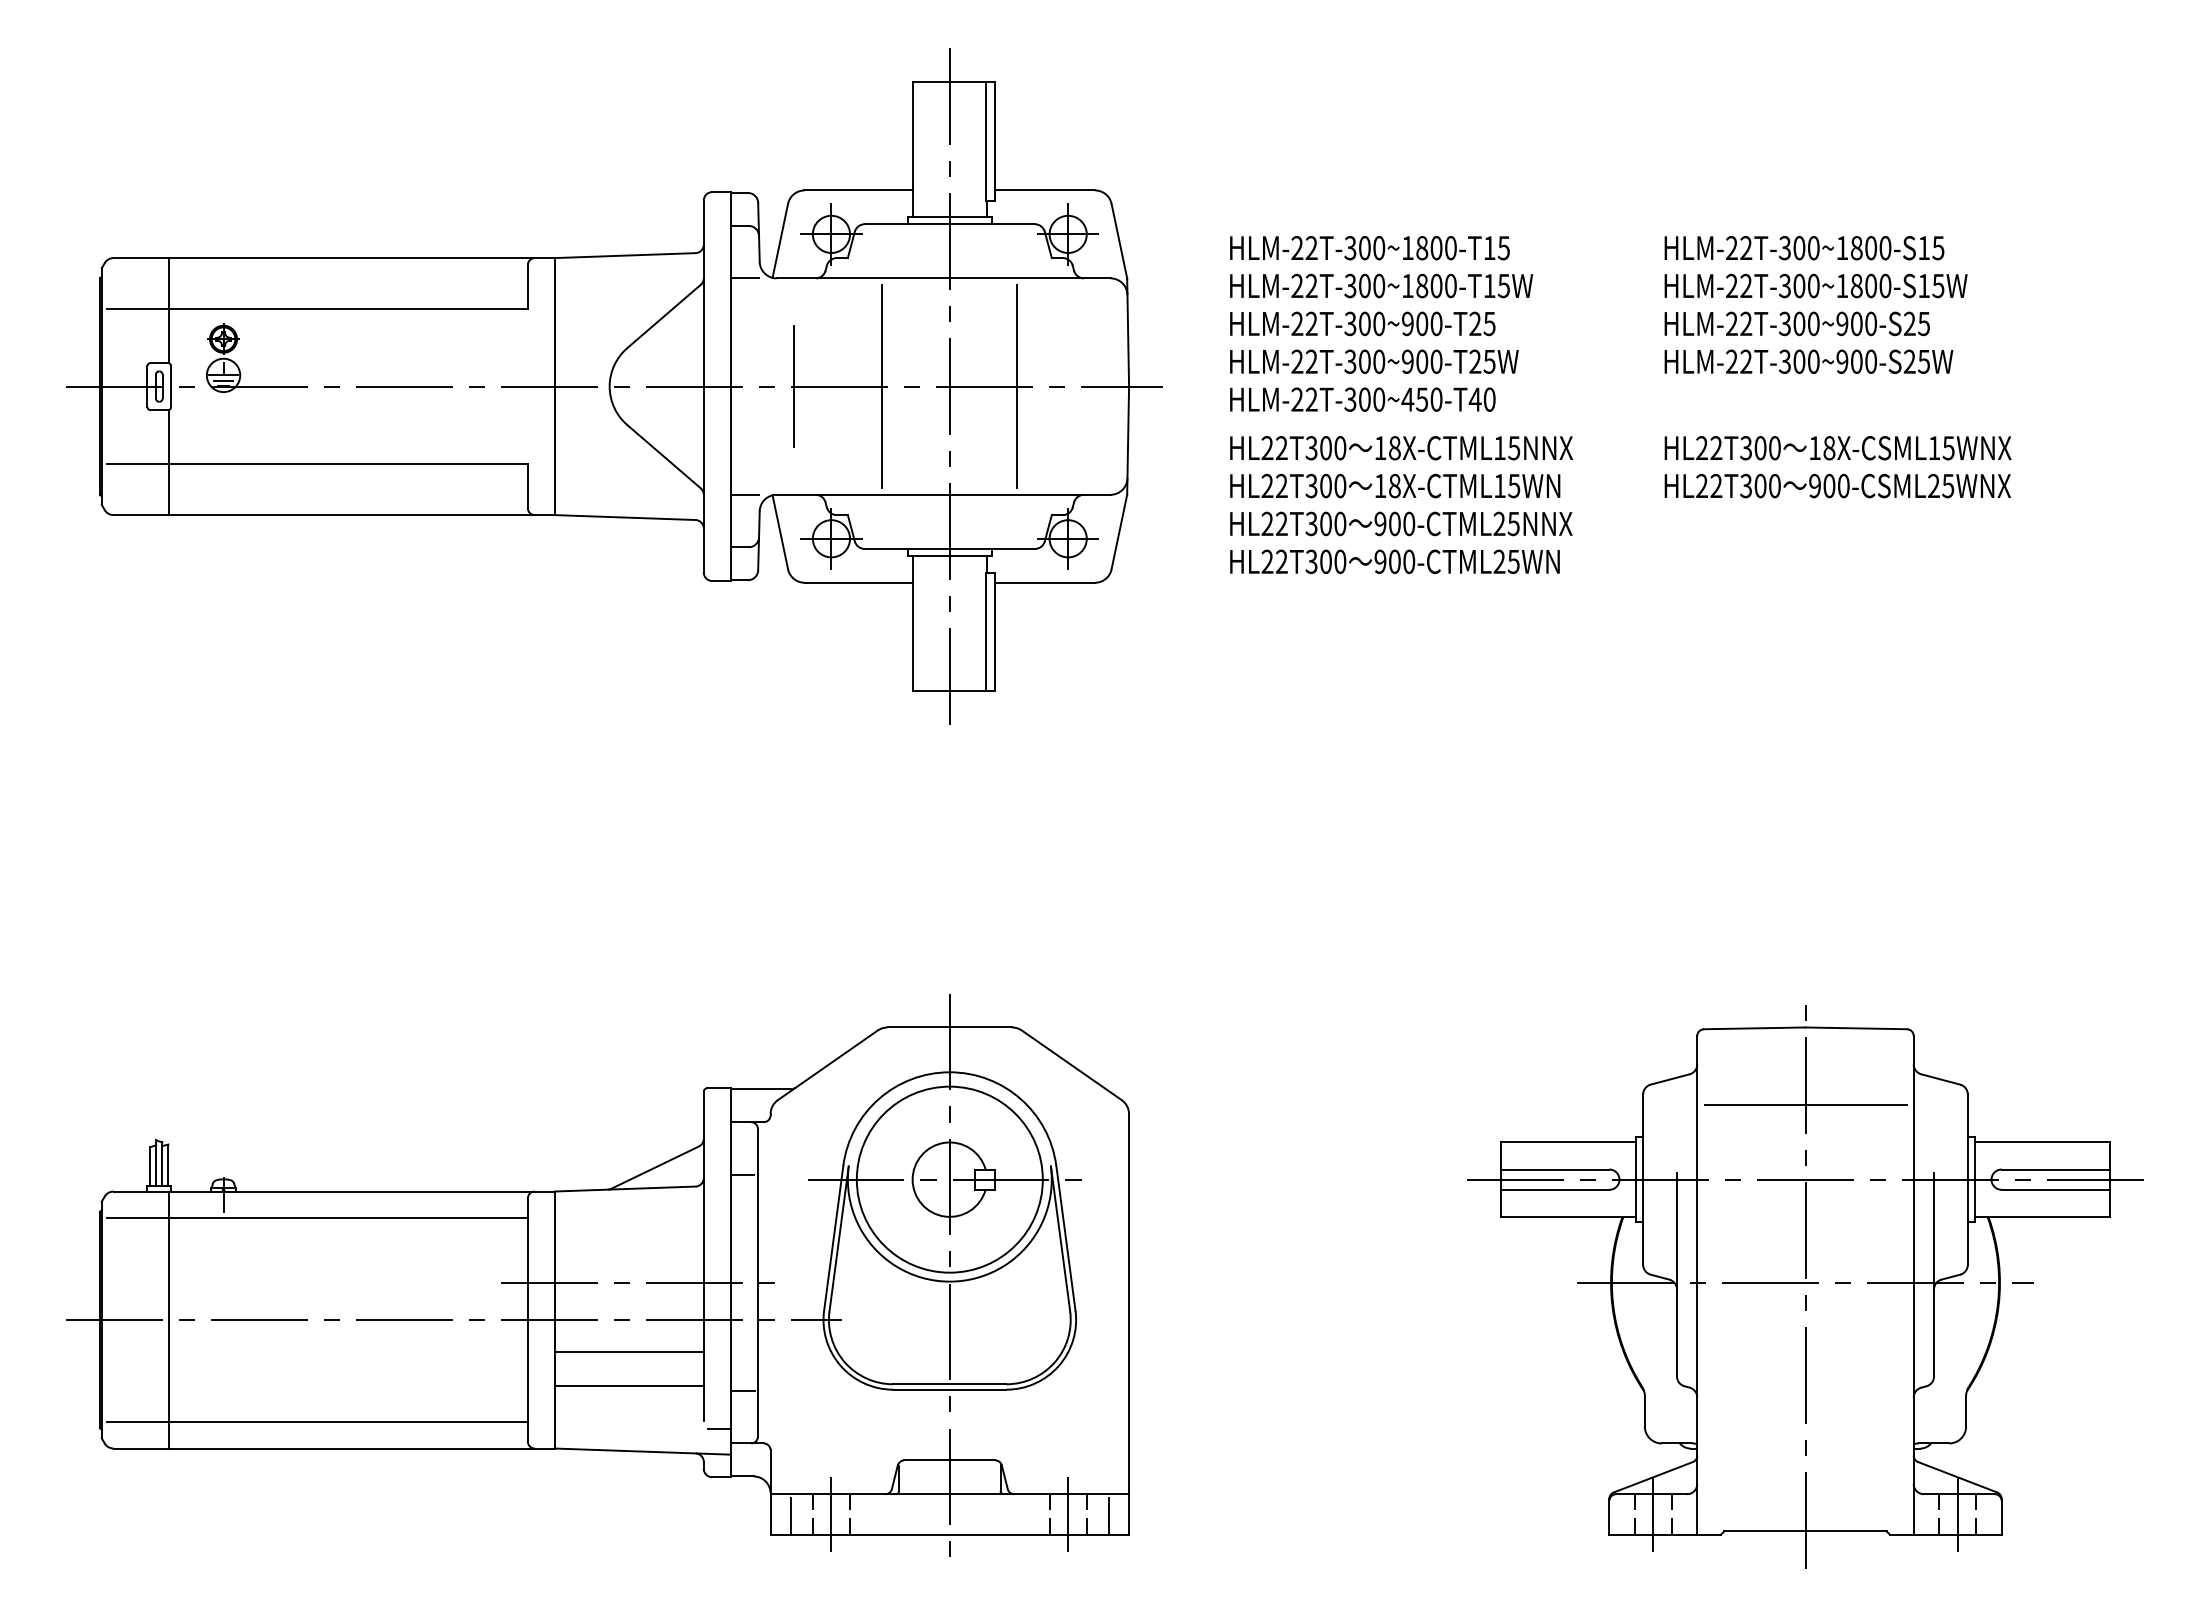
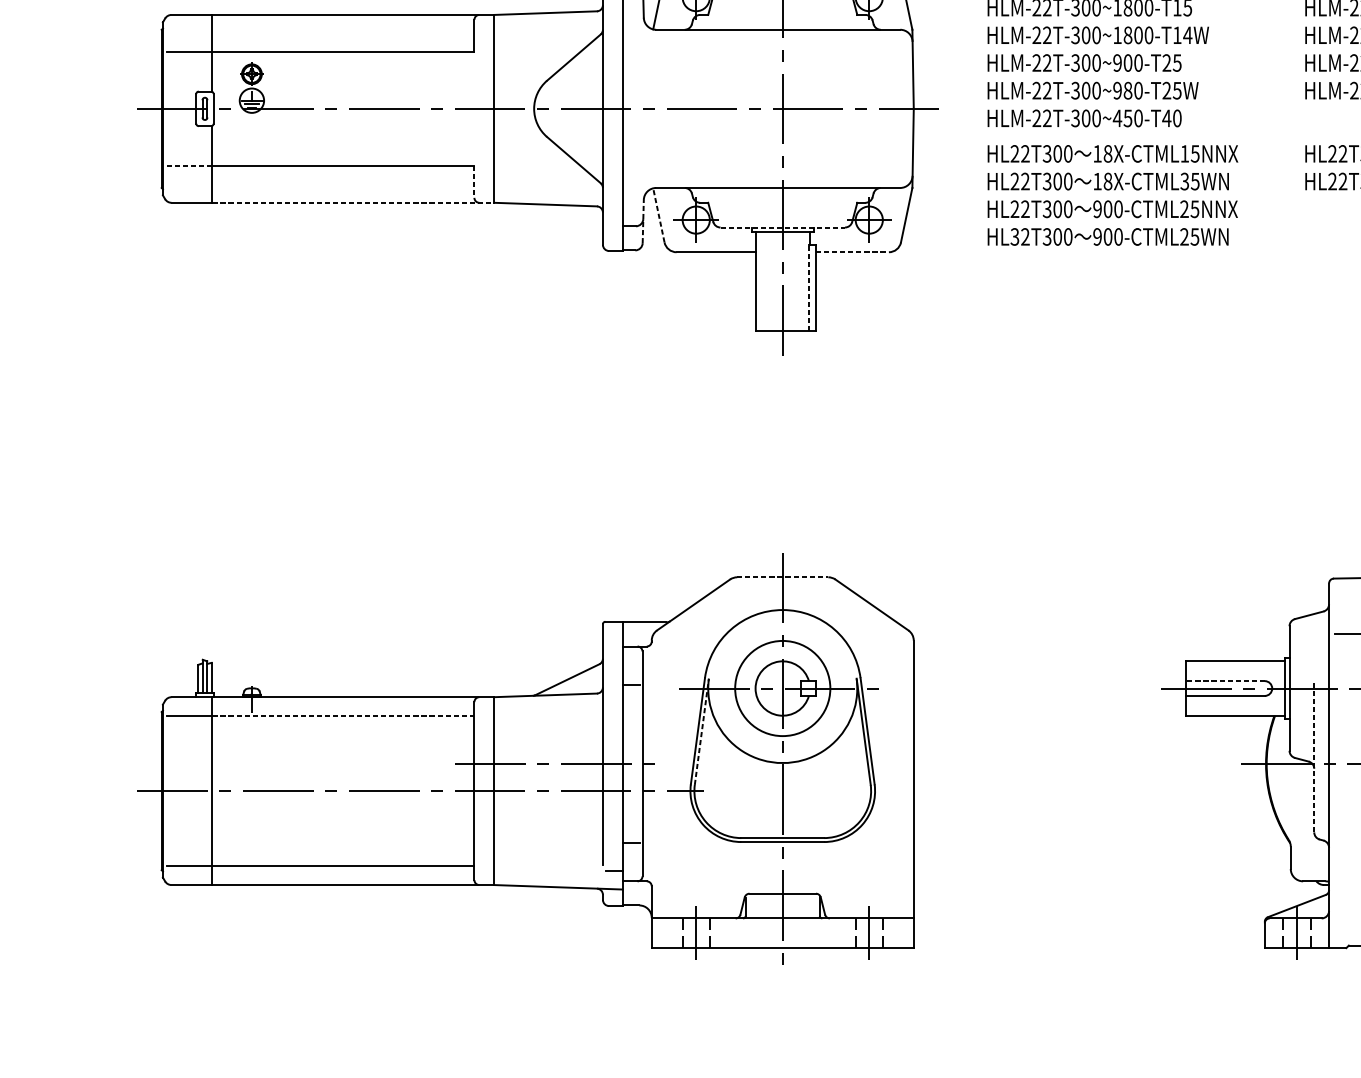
line: (744, 278) -> (632, 29), removed
text: (1503, 286) -> (1187, 35), HLM-22T-300~1800-T15W -> HLM-22T-300~1800-T14W
text: (1422, 361) -> (1128, 90), HLM-22T-300~900-T25W -> HLM-22T-300~980-T25W
line: (793, 386) -> (668, 108), removed
line: (882, 386) -> (733, 108), removed
line: (1017, 386) -> (832, 108), removed
line: (137, 464) -> (189, 165), solid -> dashed
text: (1499, 485) -> (1184, 181), 18X-CTML15WN -> 18X-CTML35WN
line: (527, 486) -> (474, 181), solid -> dashed
line: (744, 494) -> (632, 187), removed
line: (362, 515) -> (353, 203), solid -> dashed
line: (780, 532) -> (659, 215), solid -> dashed
line: (758, 540) -> (642, 221), solid -> dashed
line: (950, 548) -> (783, 227), solid -> dashed
text: (1267, 561) -> (1014, 236), HL22T300 -> HL32T300
line: (1045, 582) -> (852, 252), solid -> dashed
line: (985, 631) -> (808, 287), solid -> dashed
line: (950, 1027) -> (783, 577), solid -> dashed
line: (1554, 1169) -> (1224, 681), solid -> dashed
circle: (949, 1179) -> (782, 688), size x0.7
line: (349, 1217) -> (343, 716), solid -> dashed
line: (839, 1238) -> (702, 731), solid -> dashed
line: (1676, 1274) -> (1313, 757), solid -> dashed
line: (628, 1351) -> (547, 814), removed
line: (628, 1386) -> (547, 839), removed
line: (790, 1515) -> (666, 933), removed
line: (1108, 1515) -> (898, 933), removed

